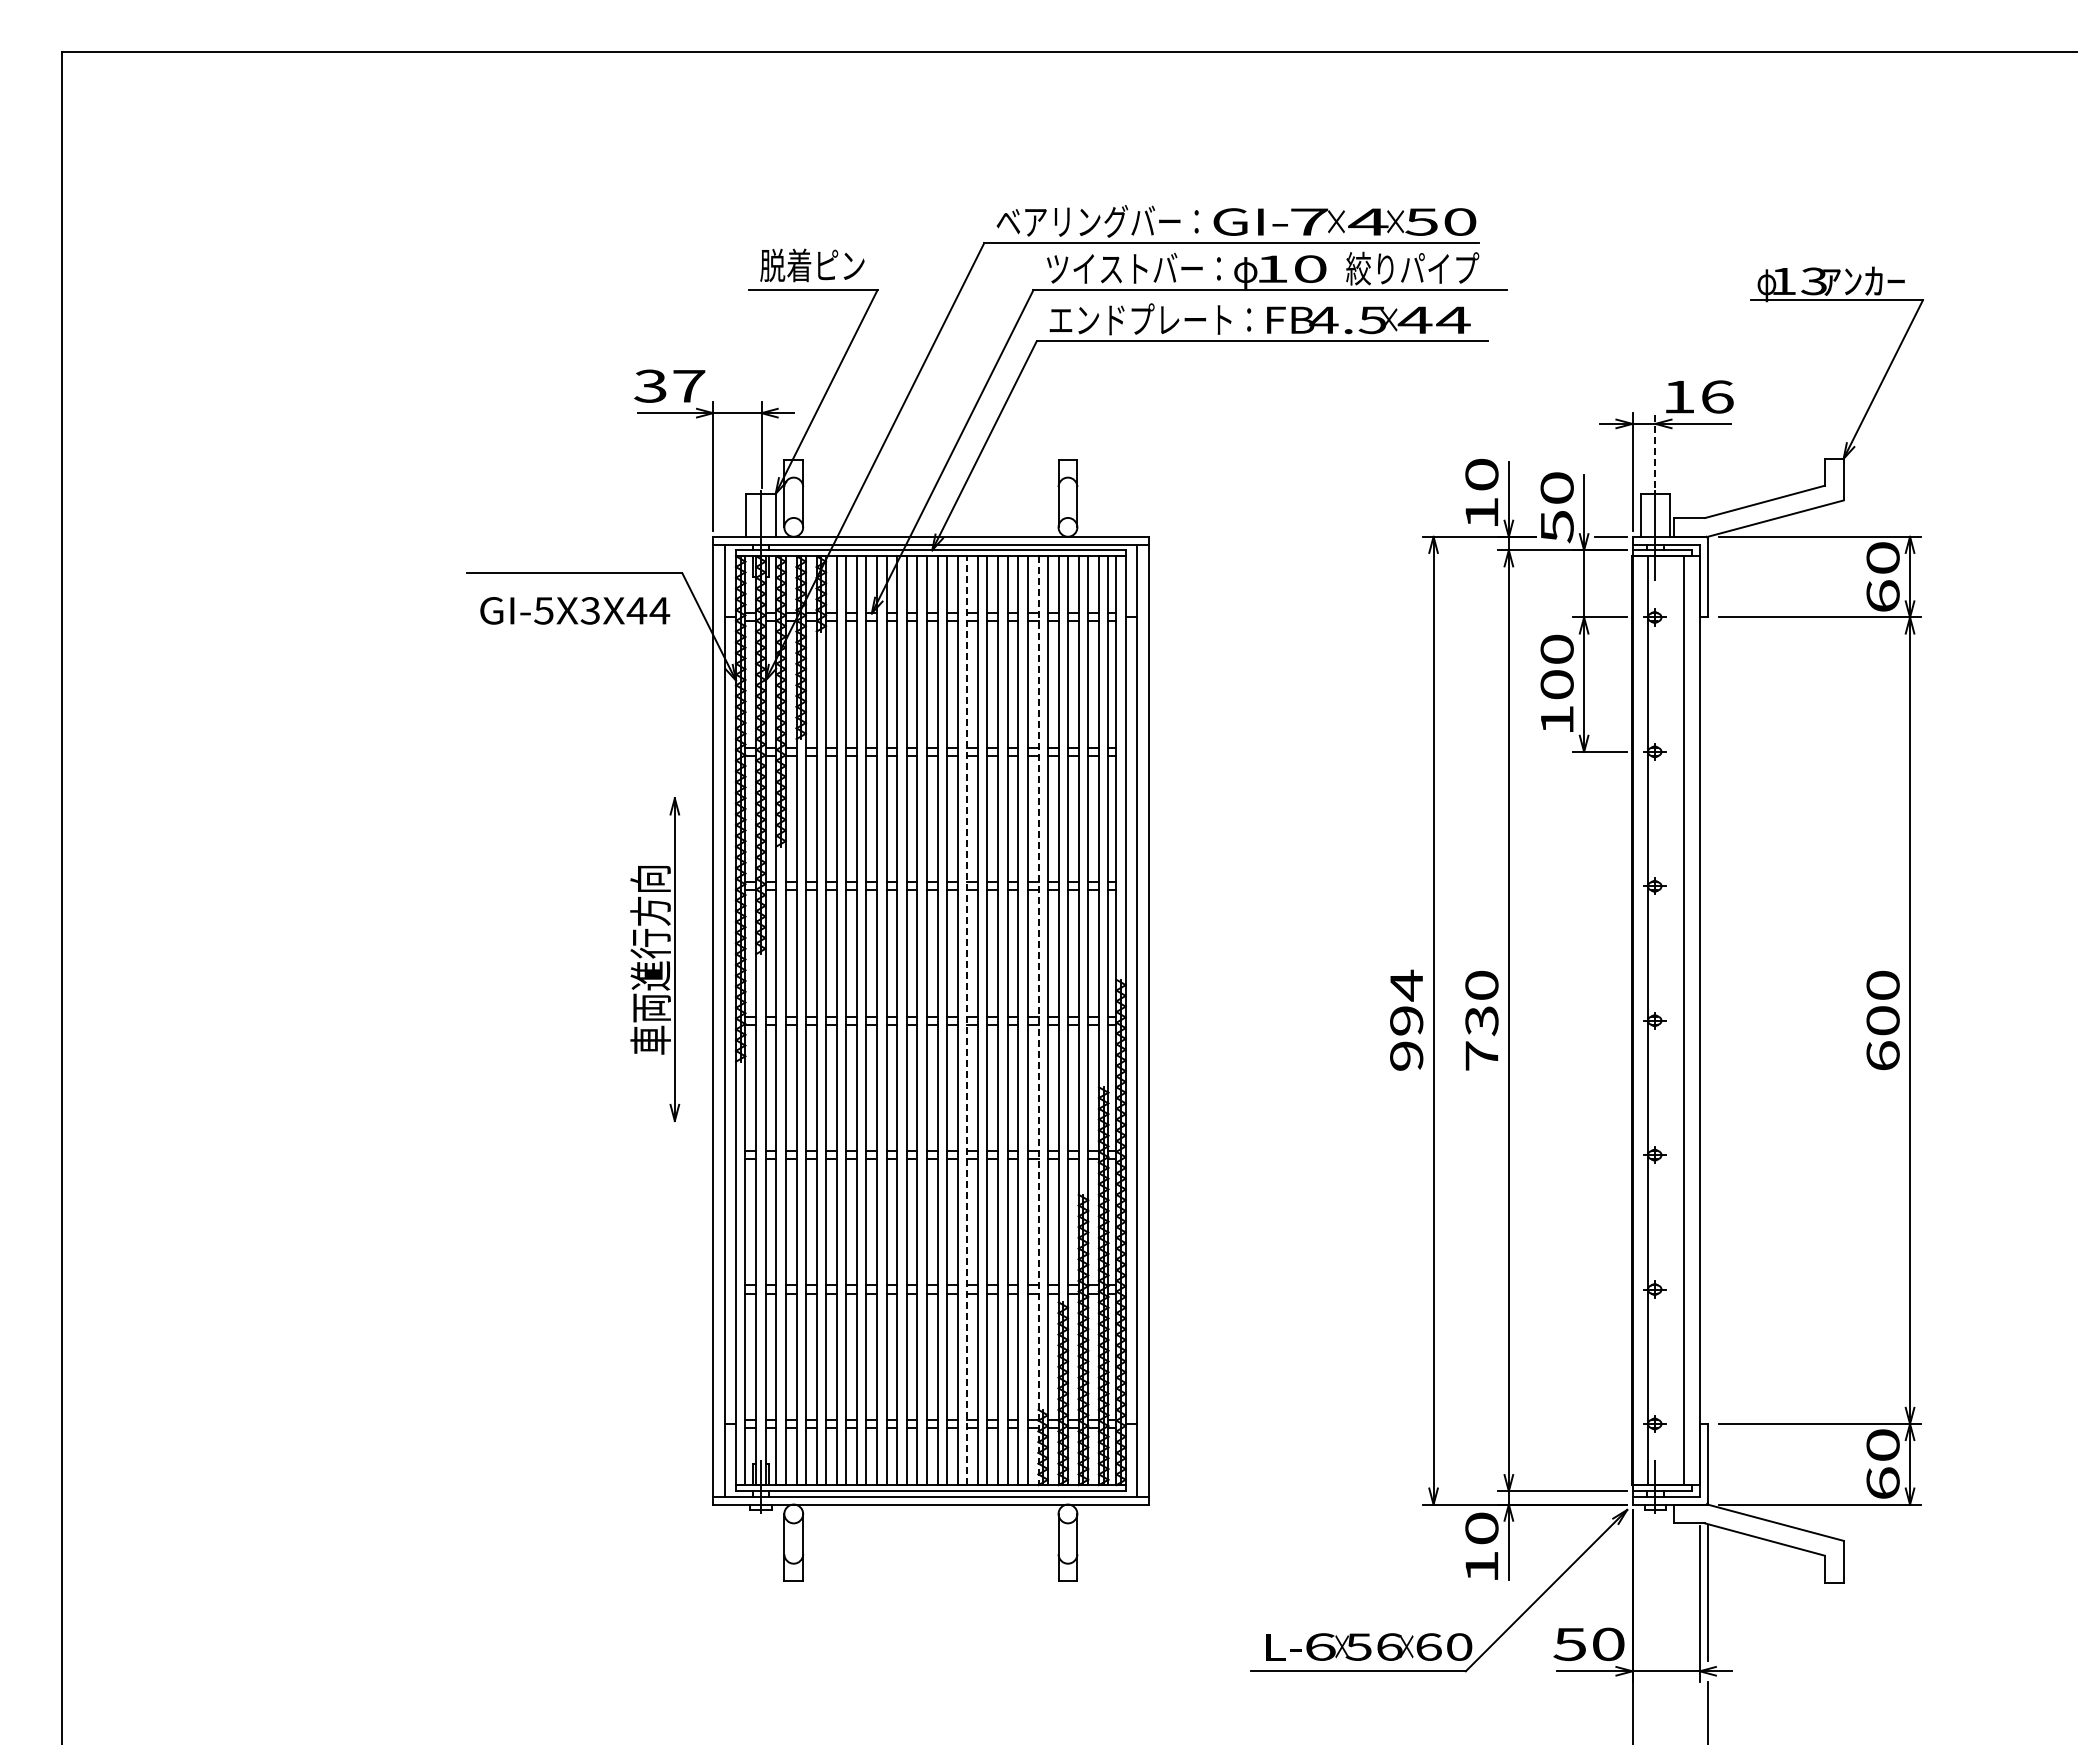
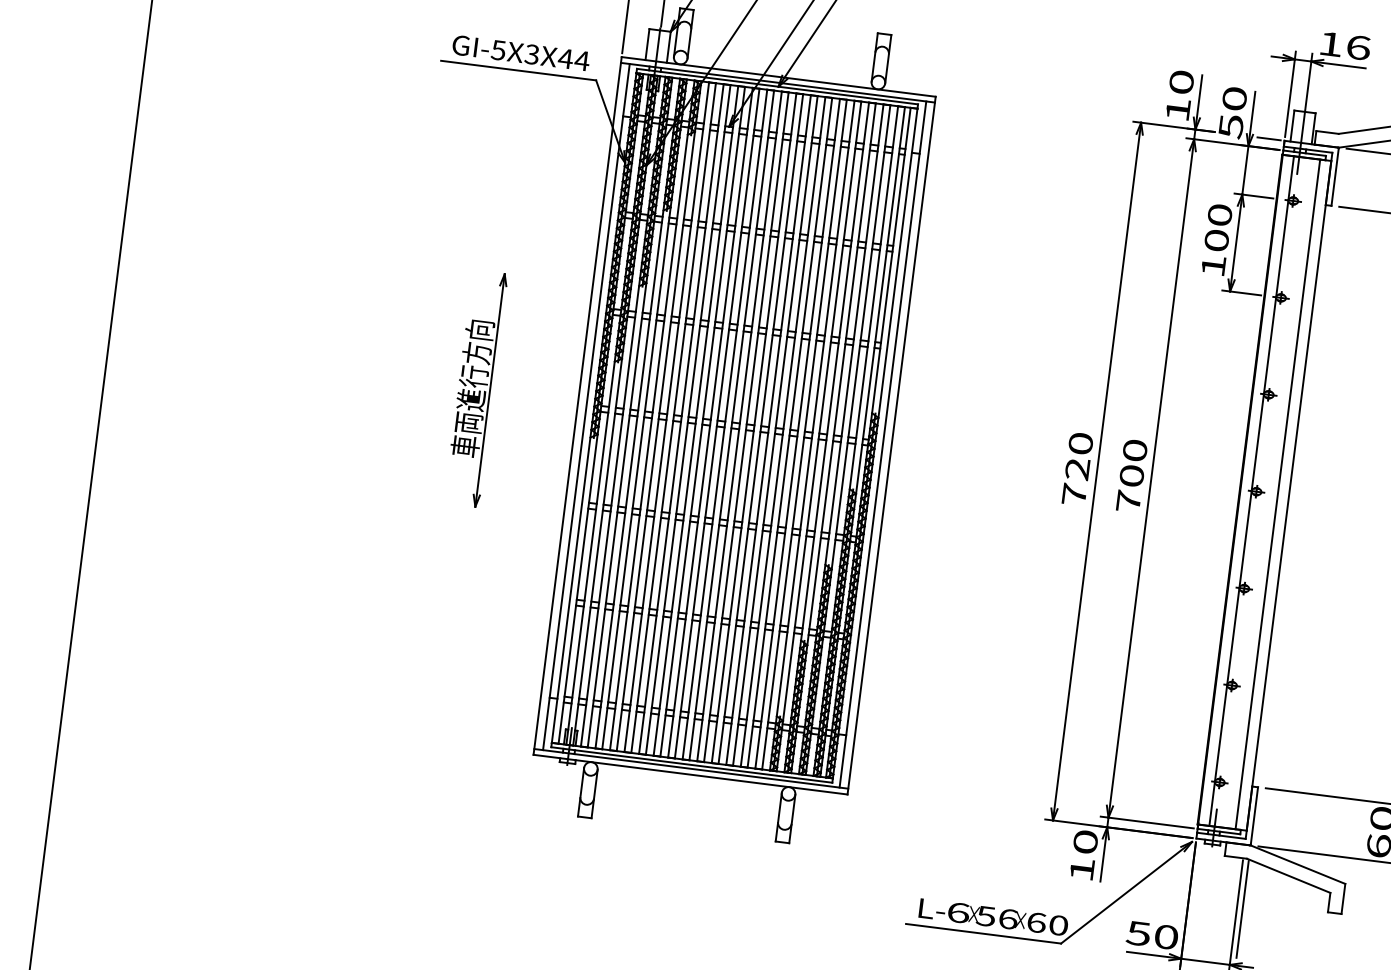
line: (1655, 450) -> (1309, 80), dashed -> solid
text: (575, 610) -> (521, 52), moved
part: (655, 959) -> (476, 388), moved
text: (1406, 1019) -> (1077, 468), 994 -> 720
line: (967, 1020) -> (761, 428), dashed -> solid
line: (1038, 1021) -> (812, 436), dashed -> solid
text: (1481, 1021) -> (1131, 476), 730 -> 700

